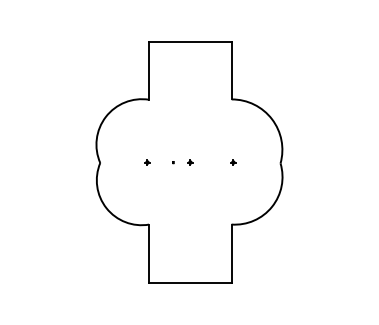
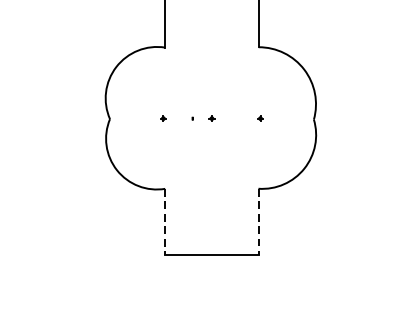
line: (149, 254) -> (165, 222), solid -> dashed
line: (231, 254) -> (258, 222), solid -> dashed

